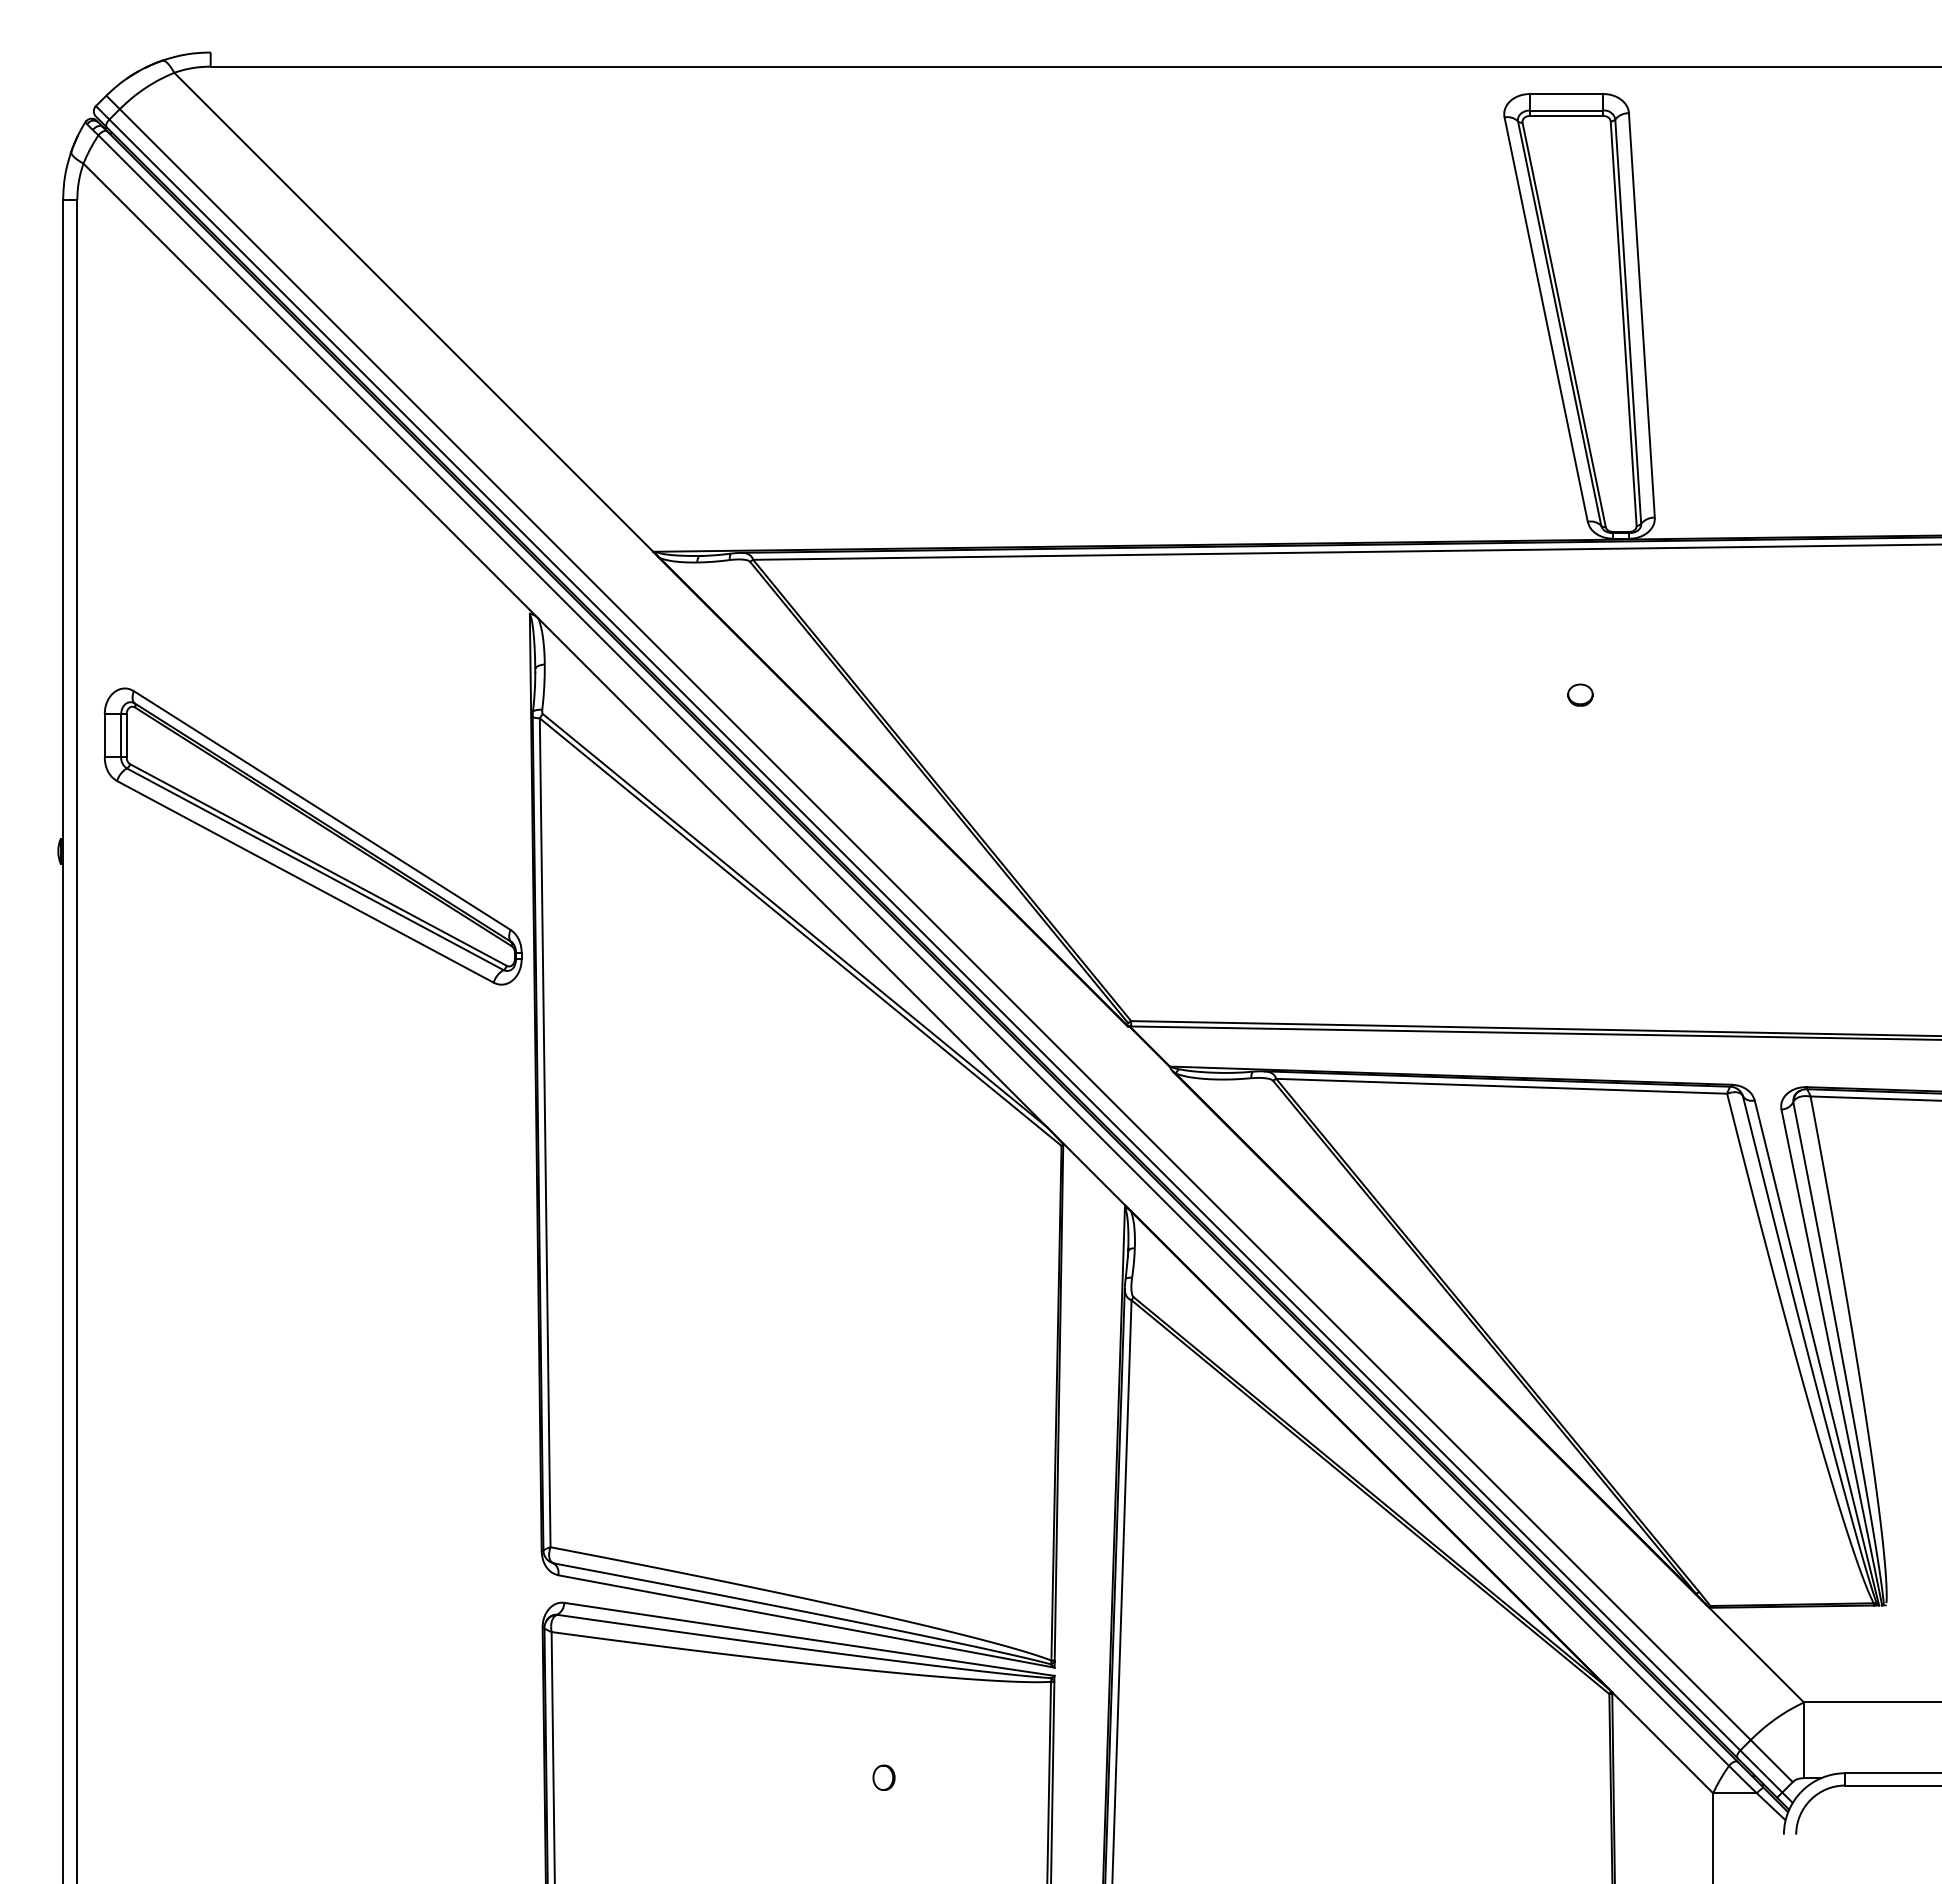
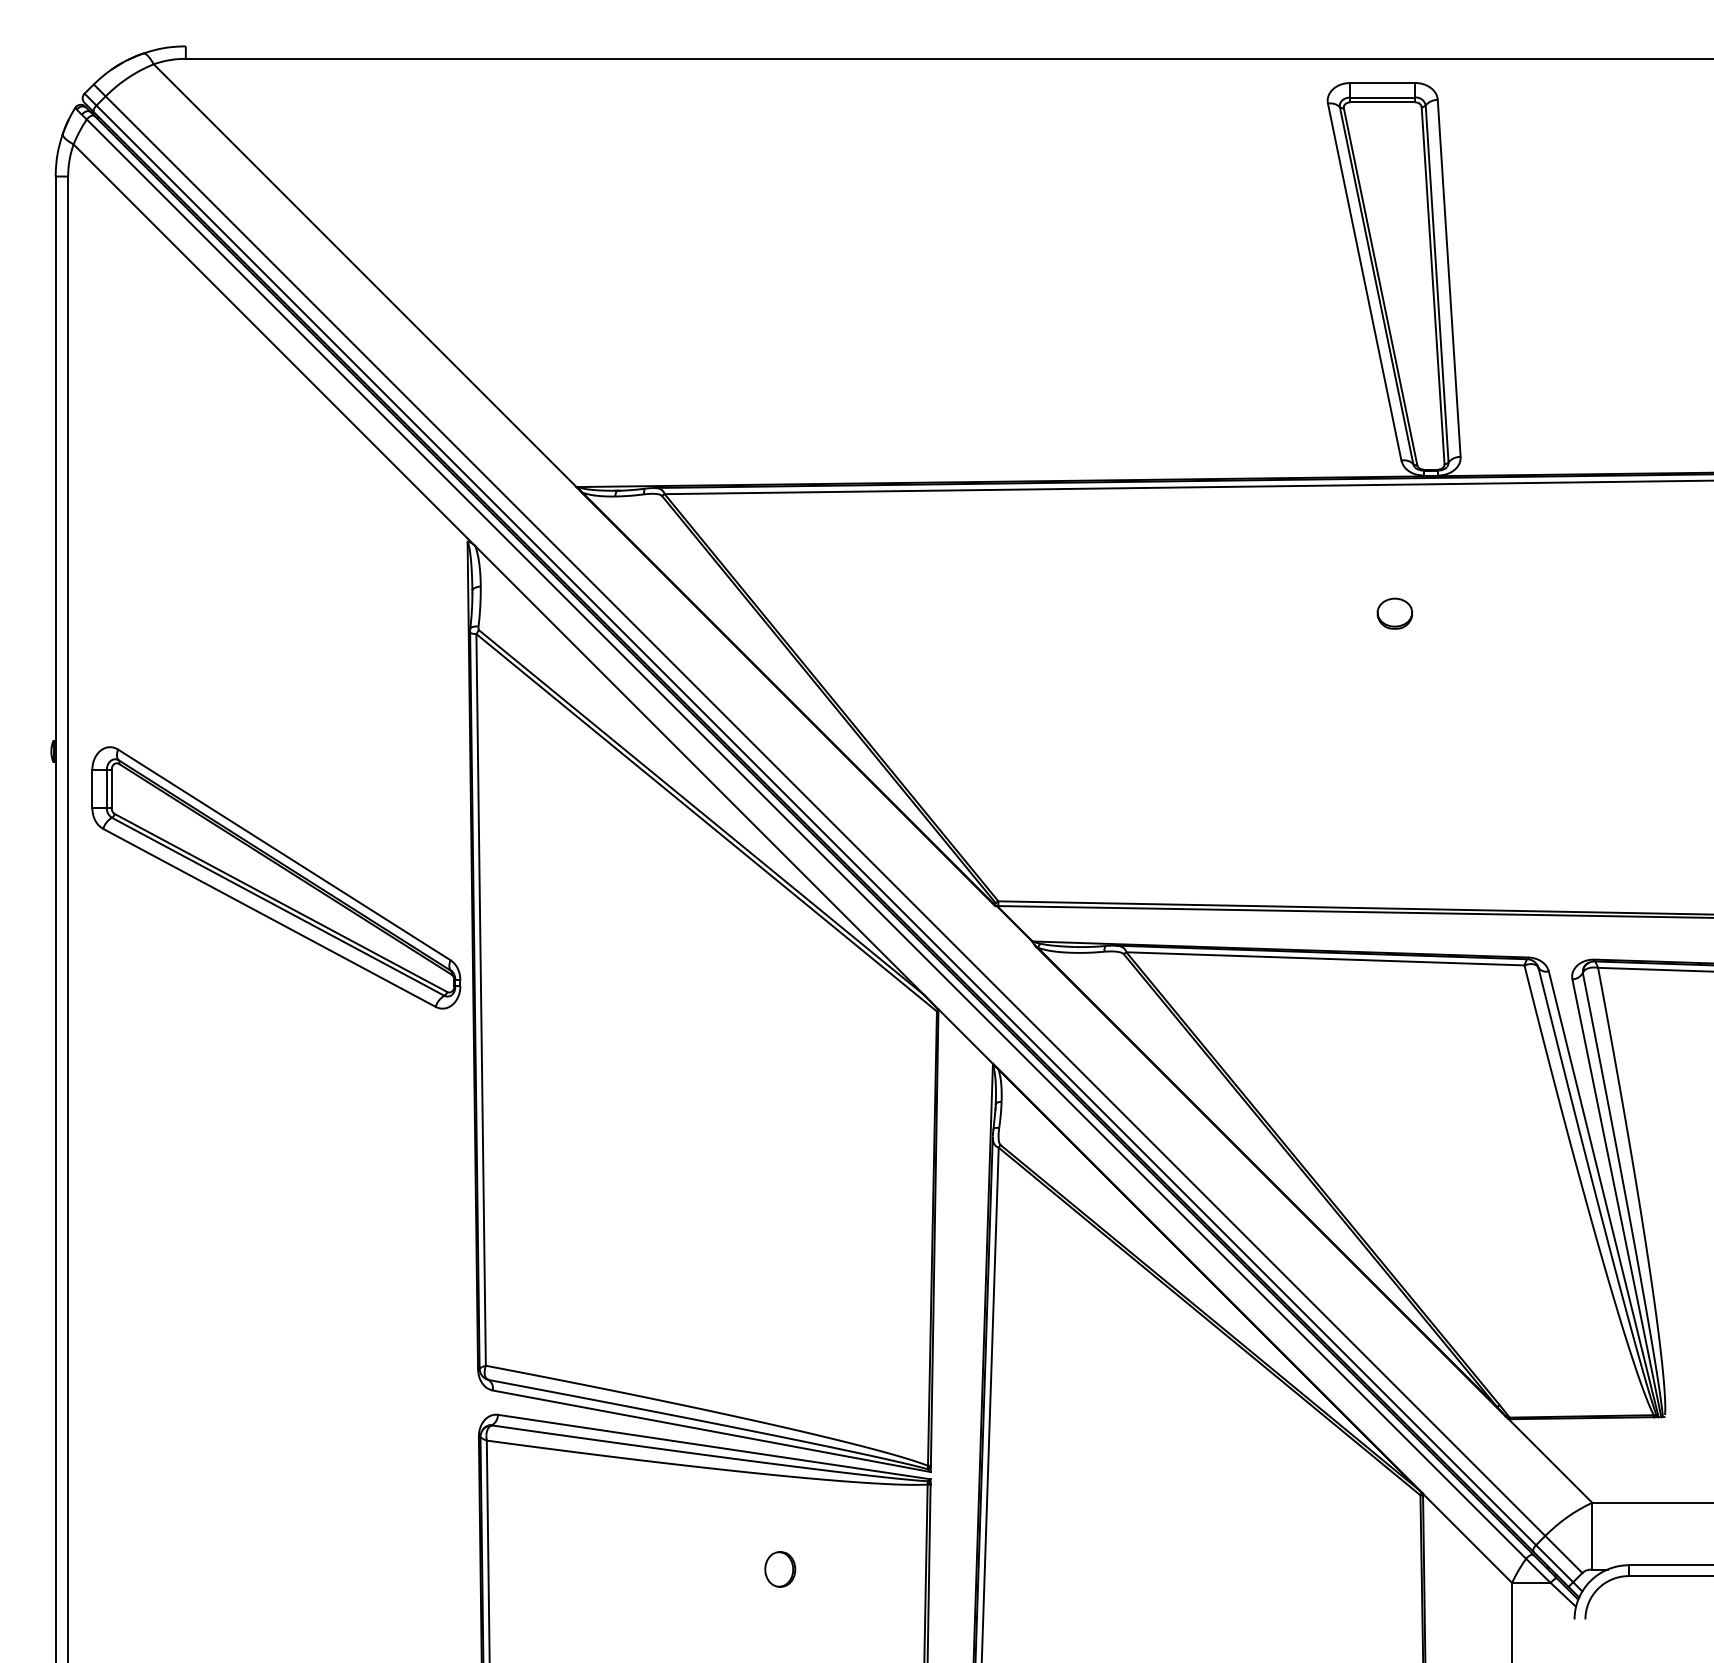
part: (1580, 694) -> (1395, 613), size x1.6
part: (312, 836) -> (275, 877), moved
part: (883, 1777) -> (779, 1568), size x1.6

